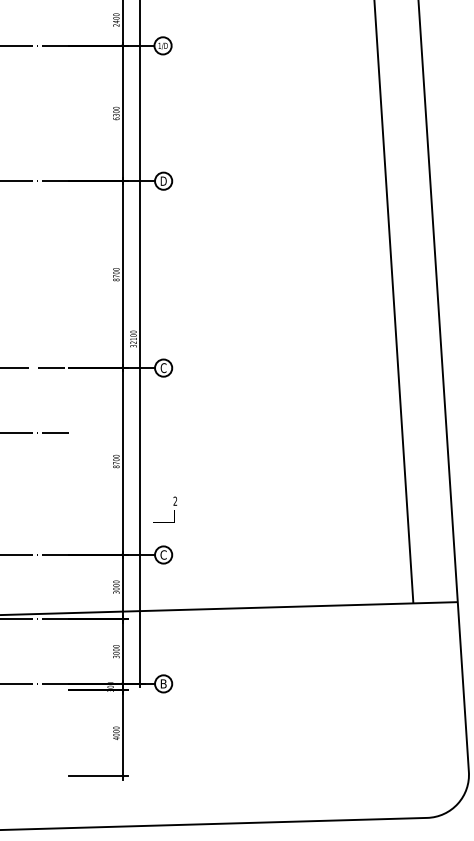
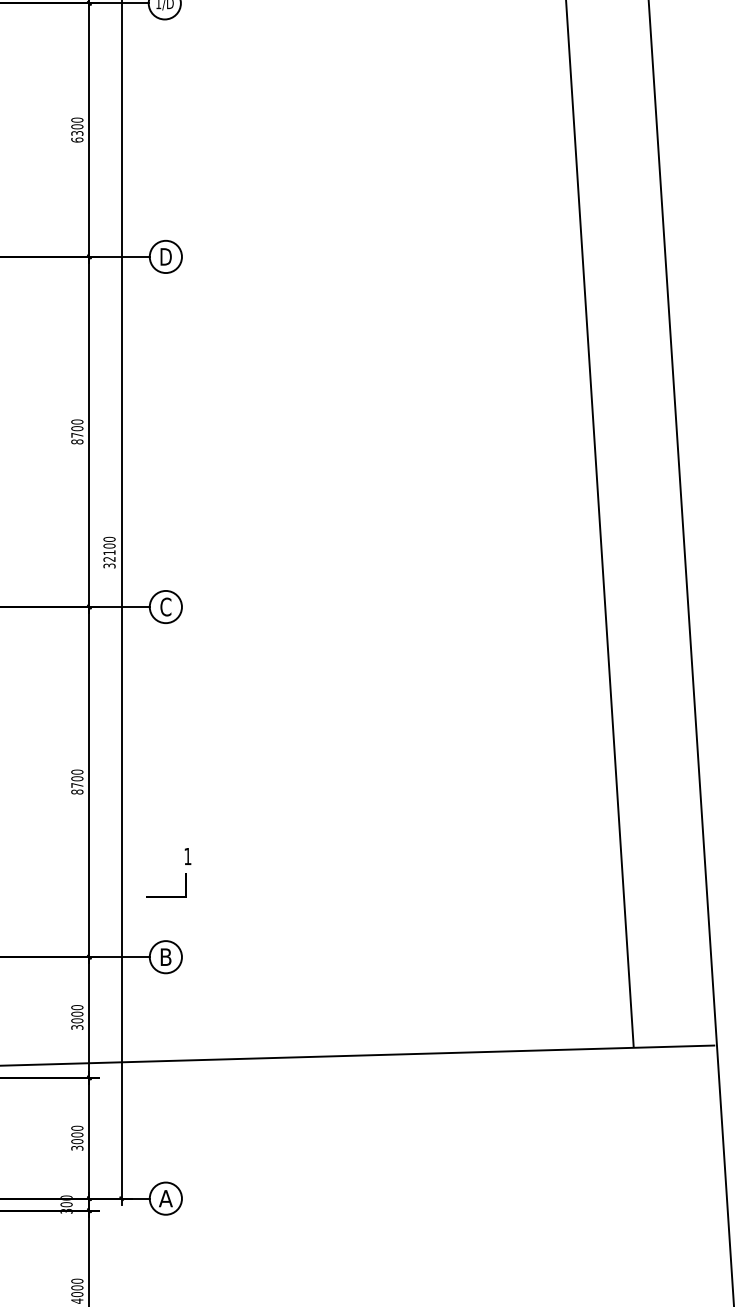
text: (174, 500) -> (186, 855), 2 -> 1
text: (163, 554) -> (165, 956), C -> B
text: (163, 683) -> (165, 1197), B -> A

